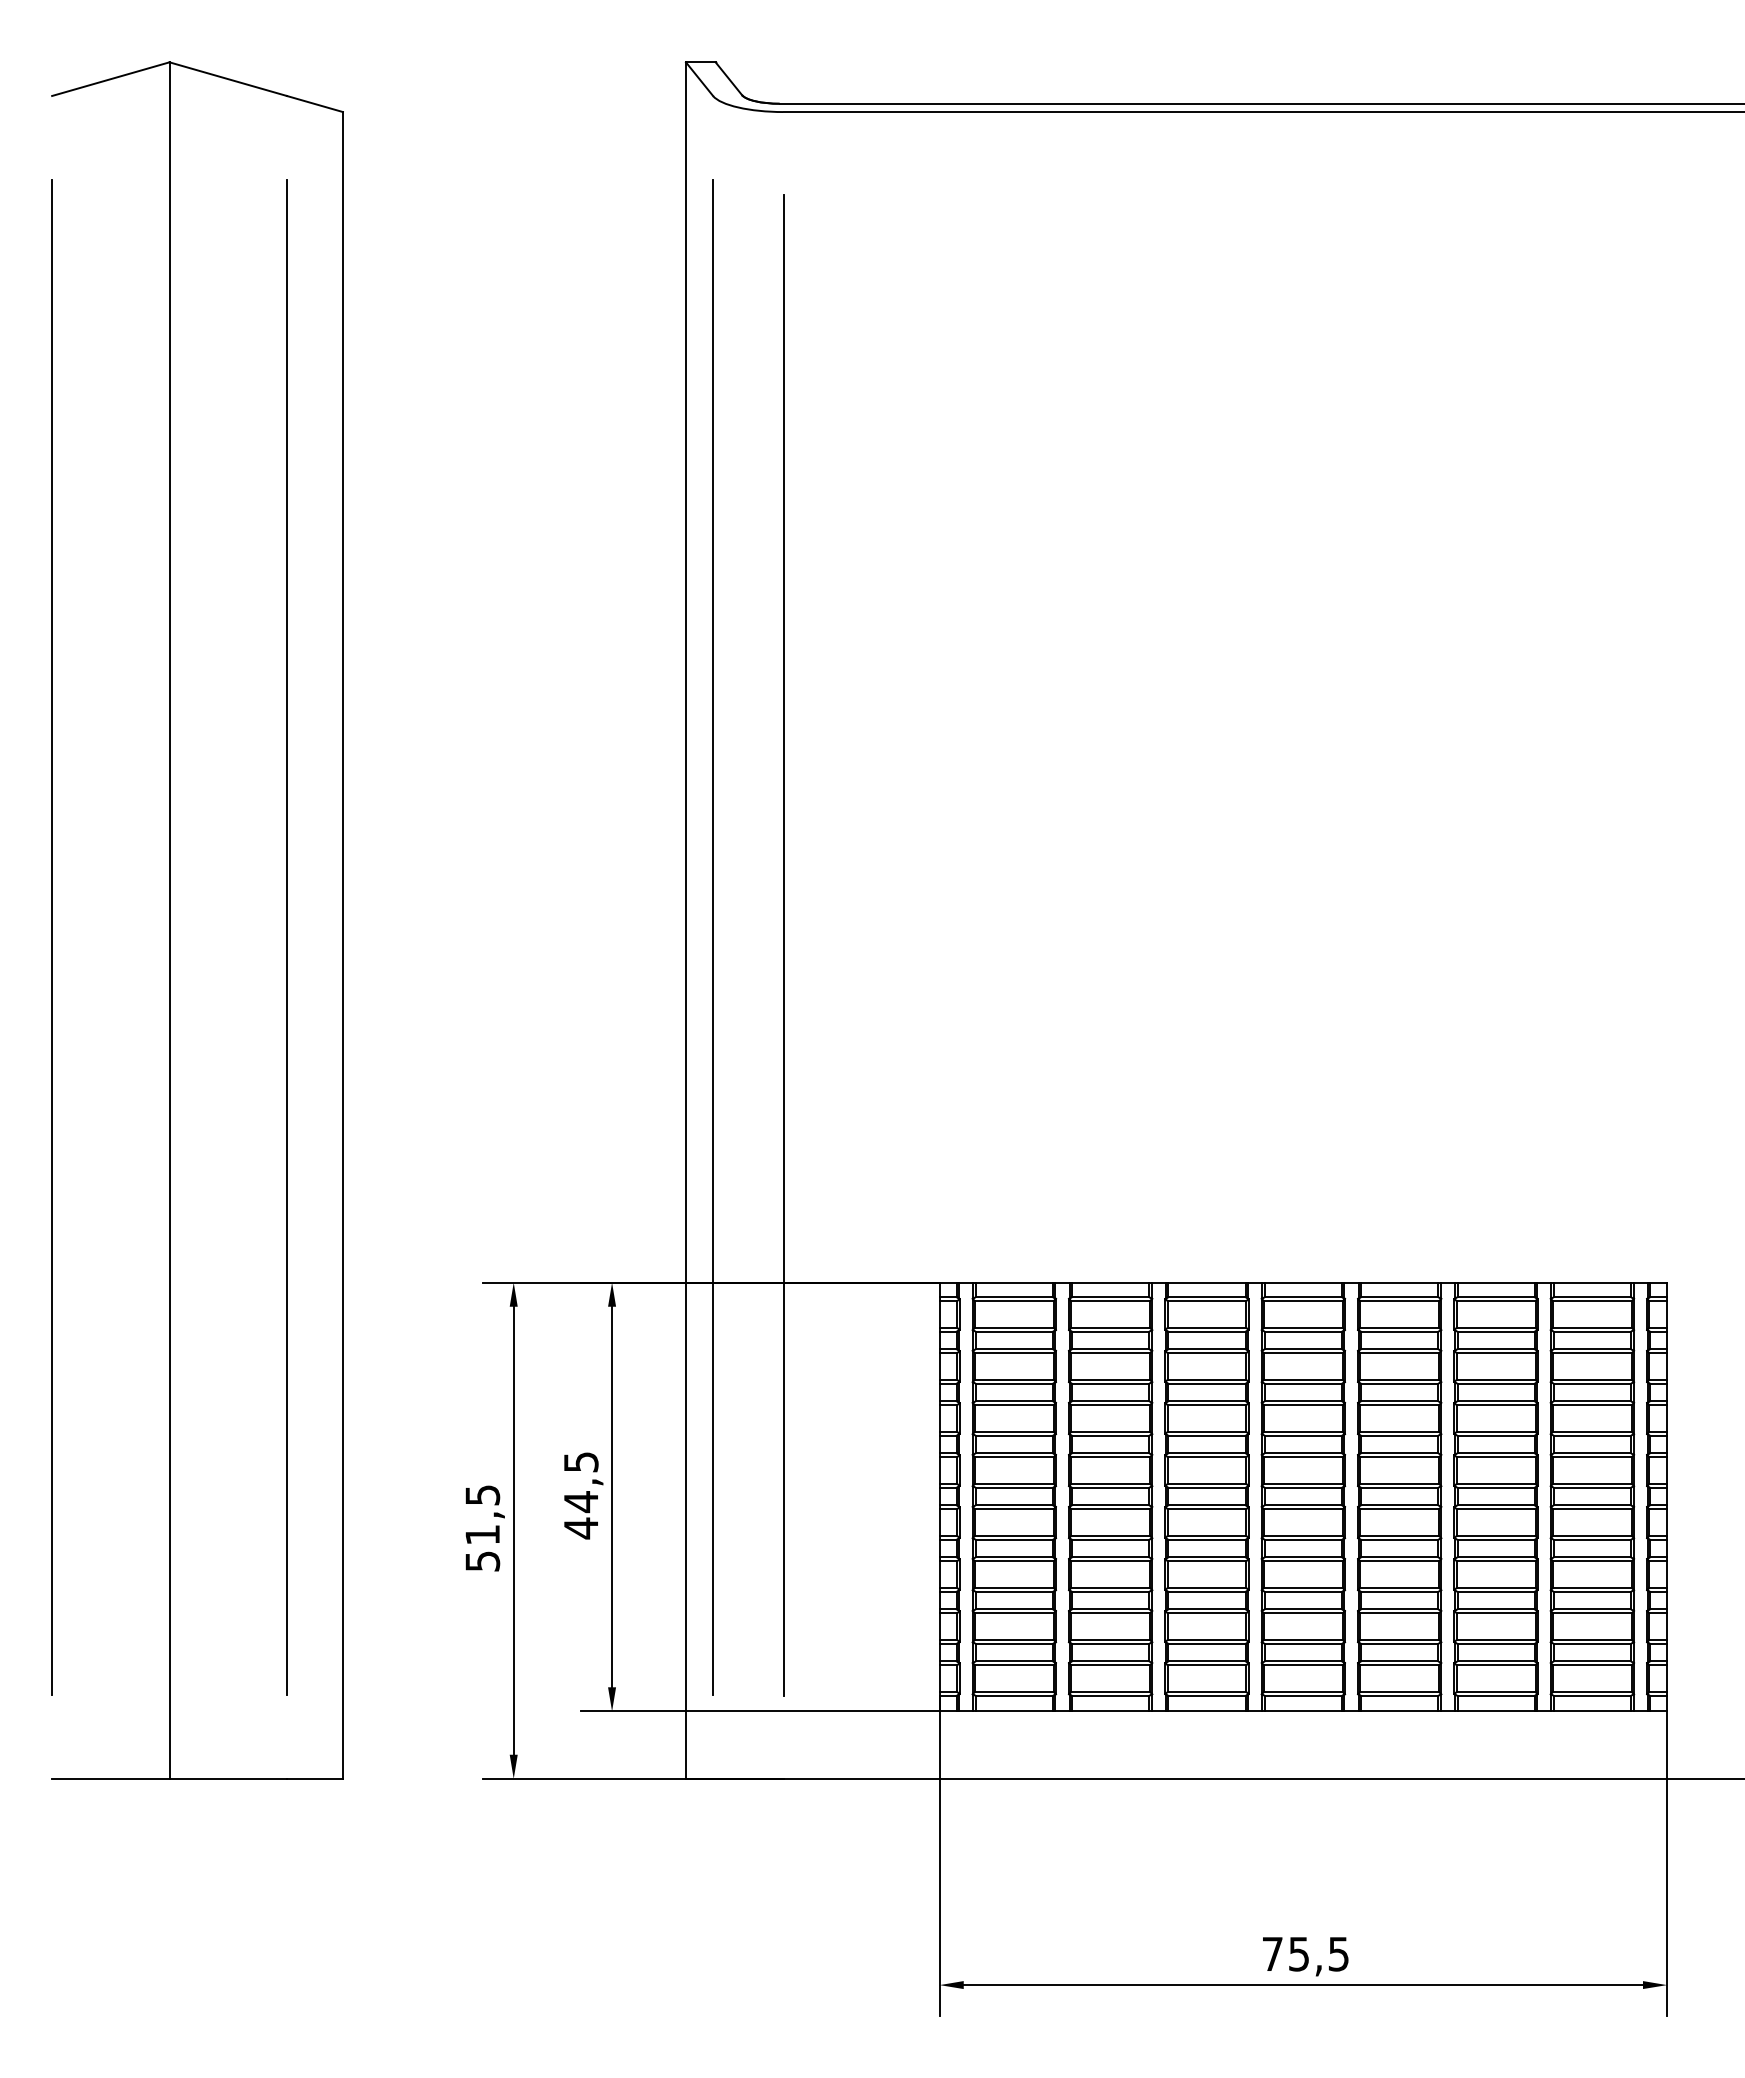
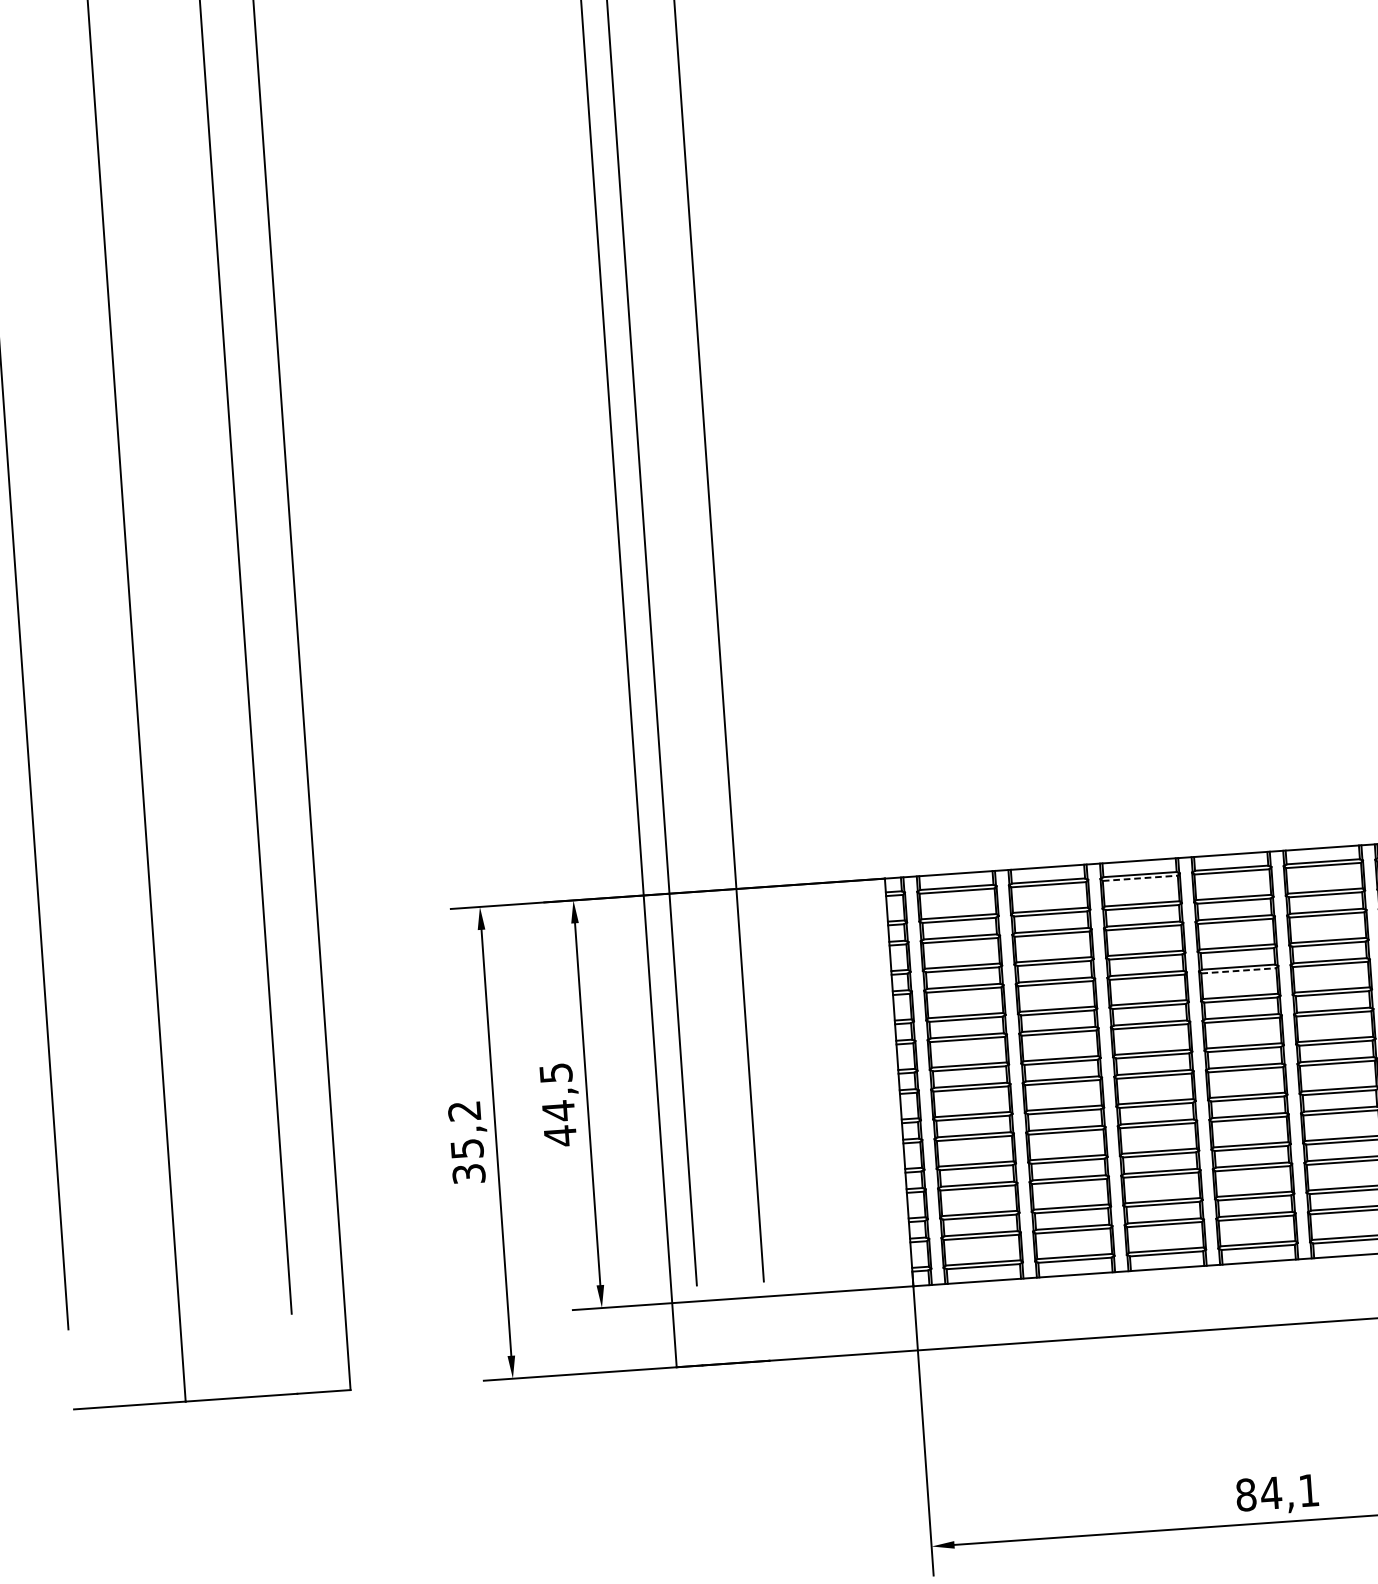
line: (1207, 1301) -> (1140, 878), solid -> dashed
line: (1303, 1405) -> (1239, 971), solid -> dashed
text: (482, 1527) -> (466, 1141), 51,5 -> 35,2
text: (1305, 1953) -> (1277, 1492), 75,5 -> 84,1

